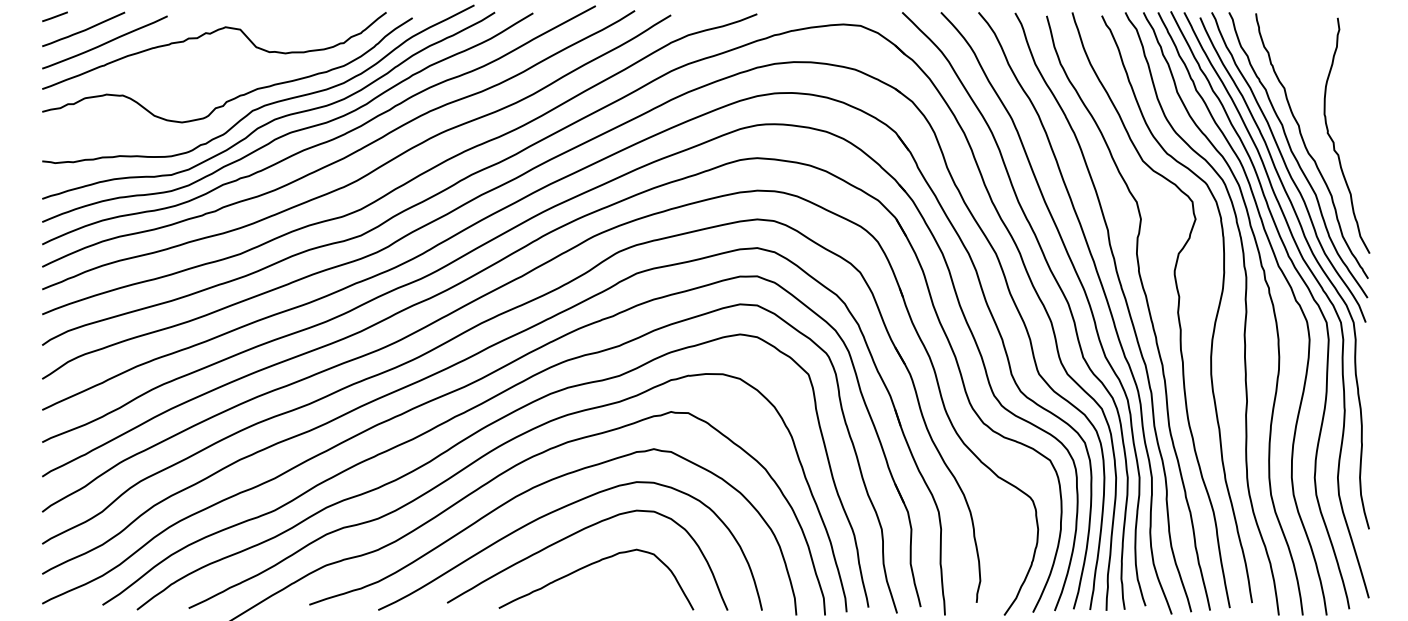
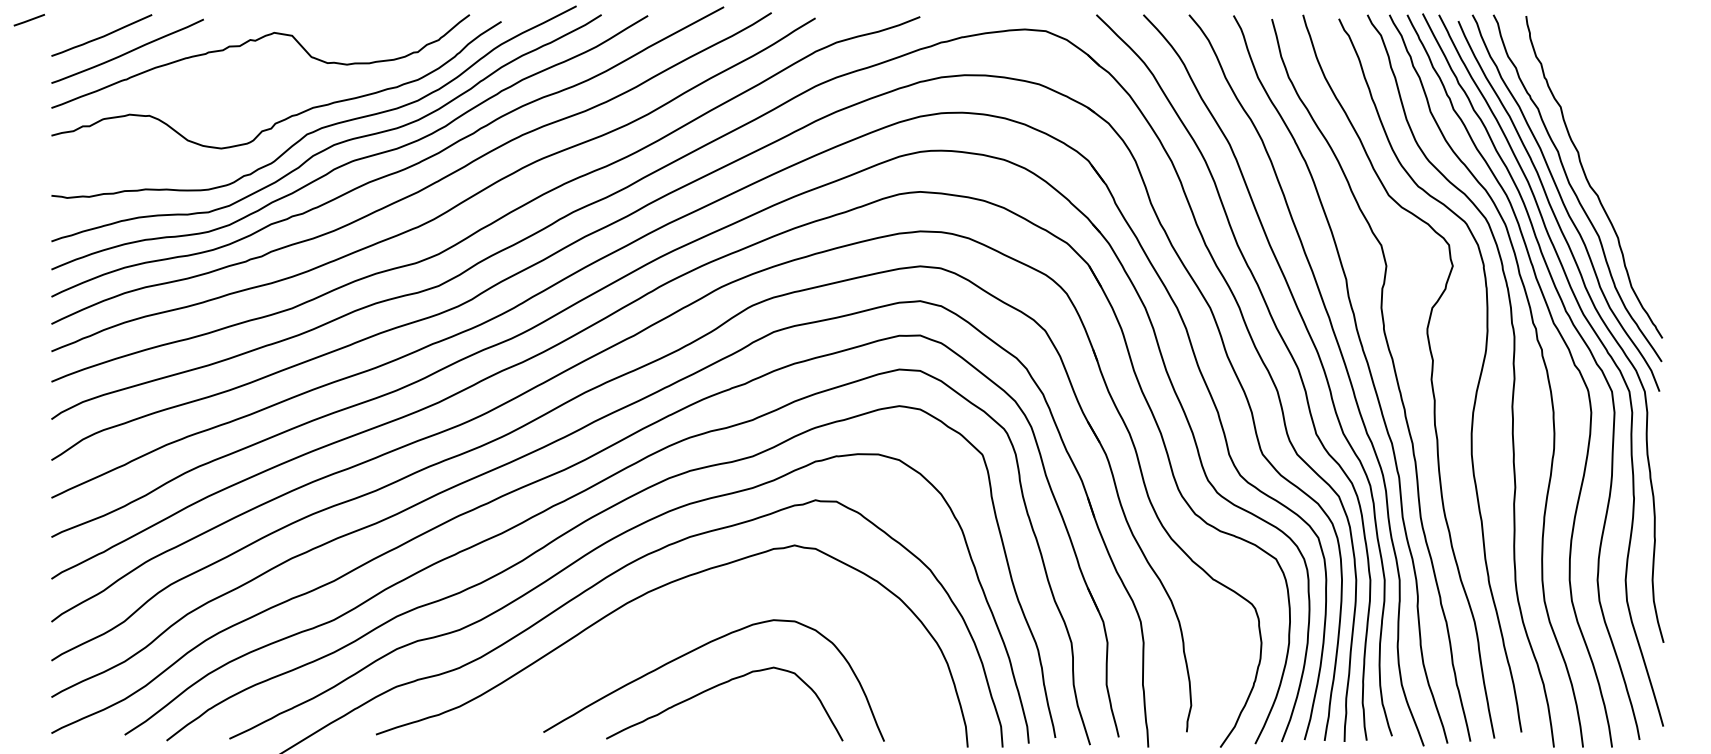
line: (54, 16) -> (28, 19), moved
curve: (1334, 142) -> (1621, 172), removed
curve: (554, 512) -> (673, 622), removed

